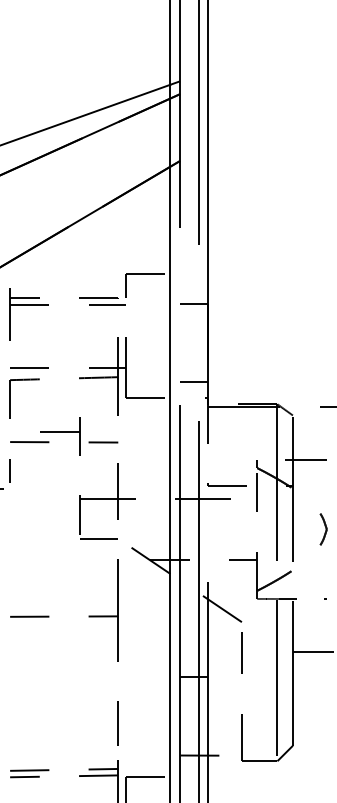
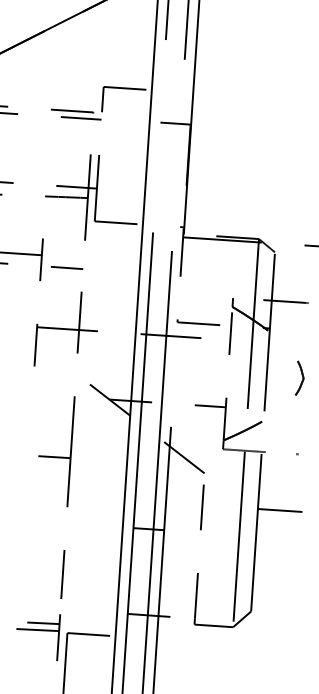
line: (194, 382) -> (170, 209), removed
line: (98, 538) -> (54, 372), removed

